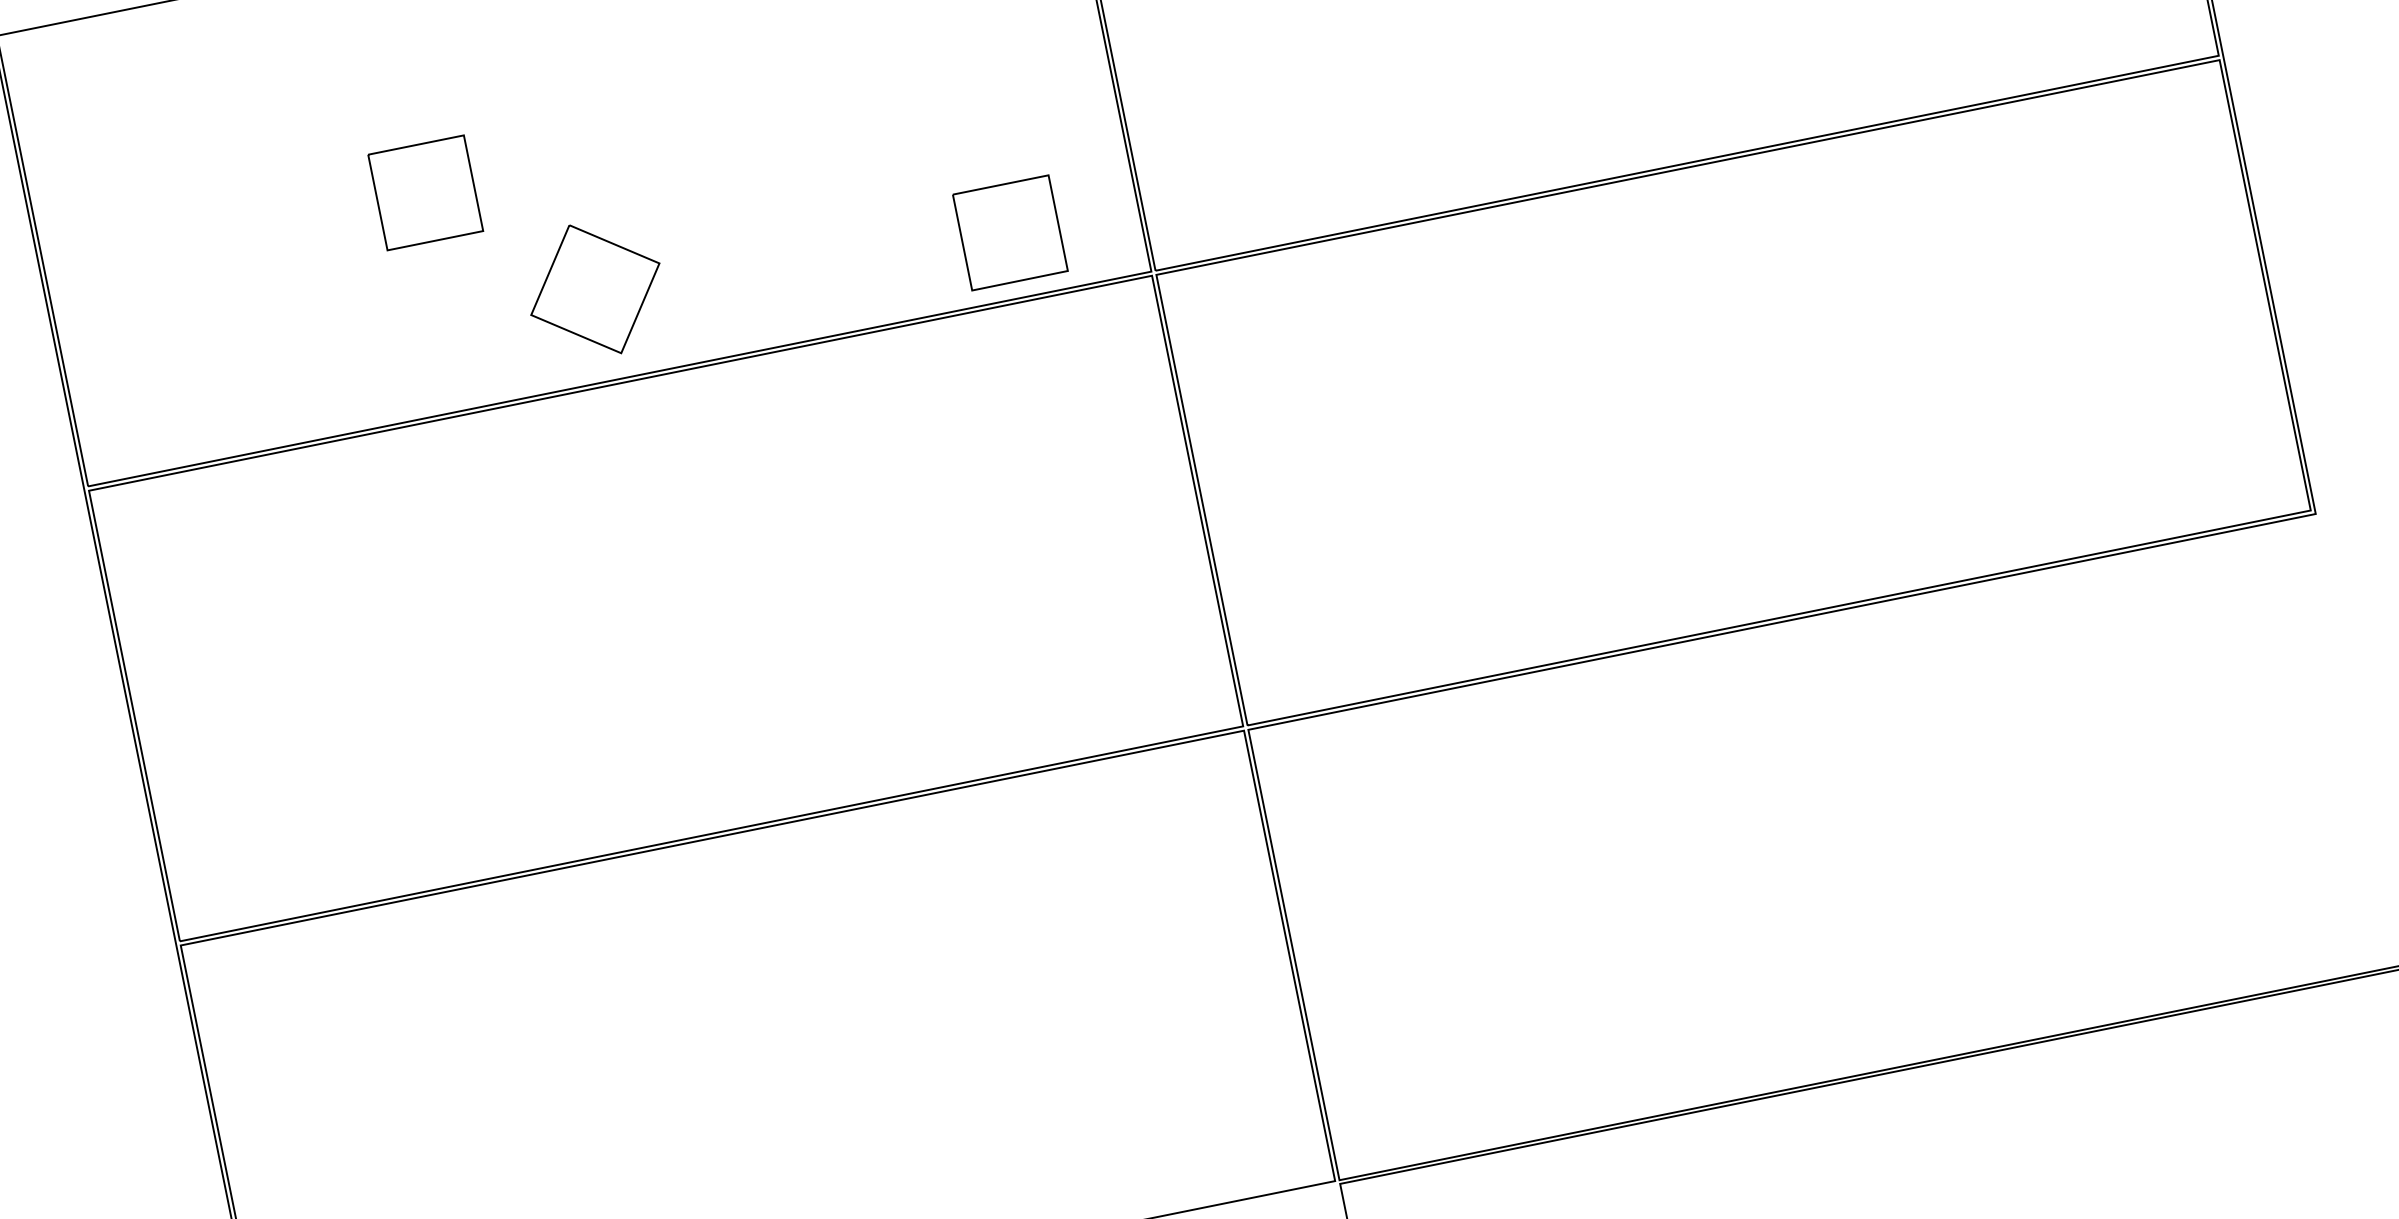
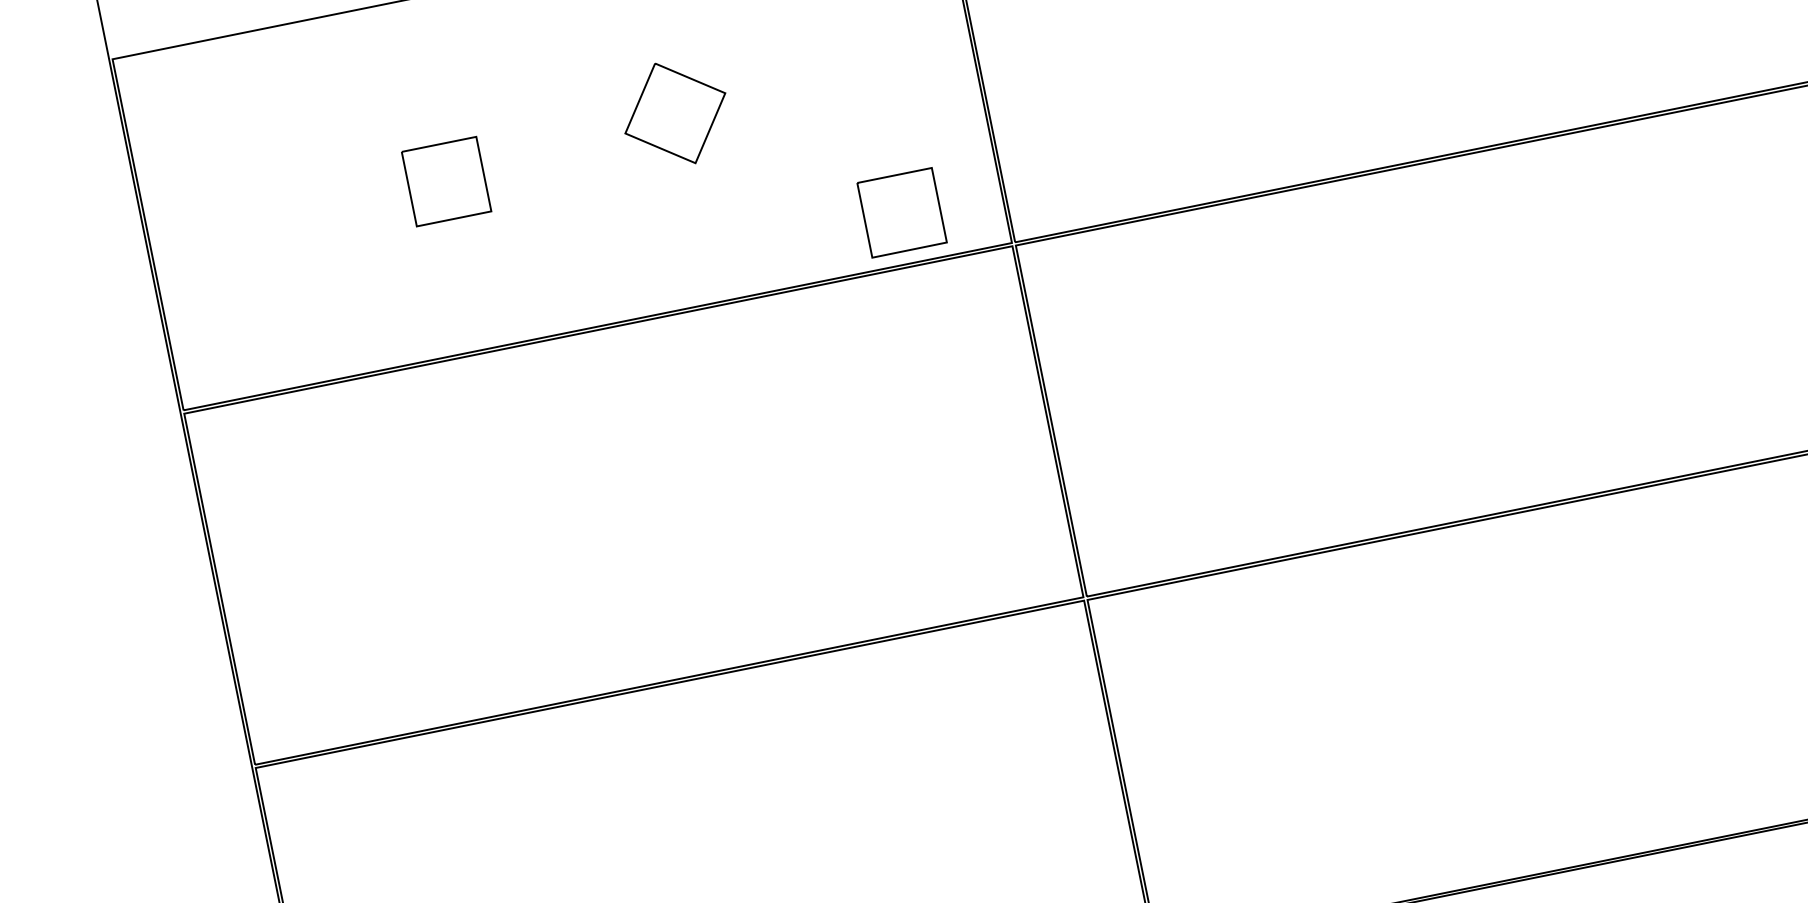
part: (595, 289) -> (675, 113), moved

